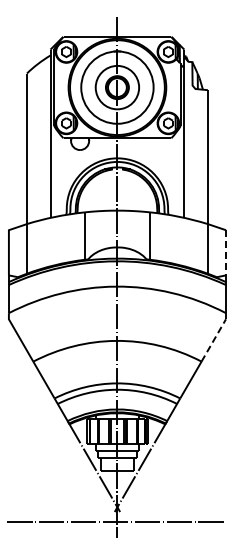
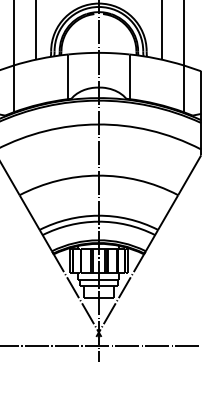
line: (225, 252) -> (200, 92), dashed -> solid
line: (214, 340) -> (190, 175), dashed -> solid

